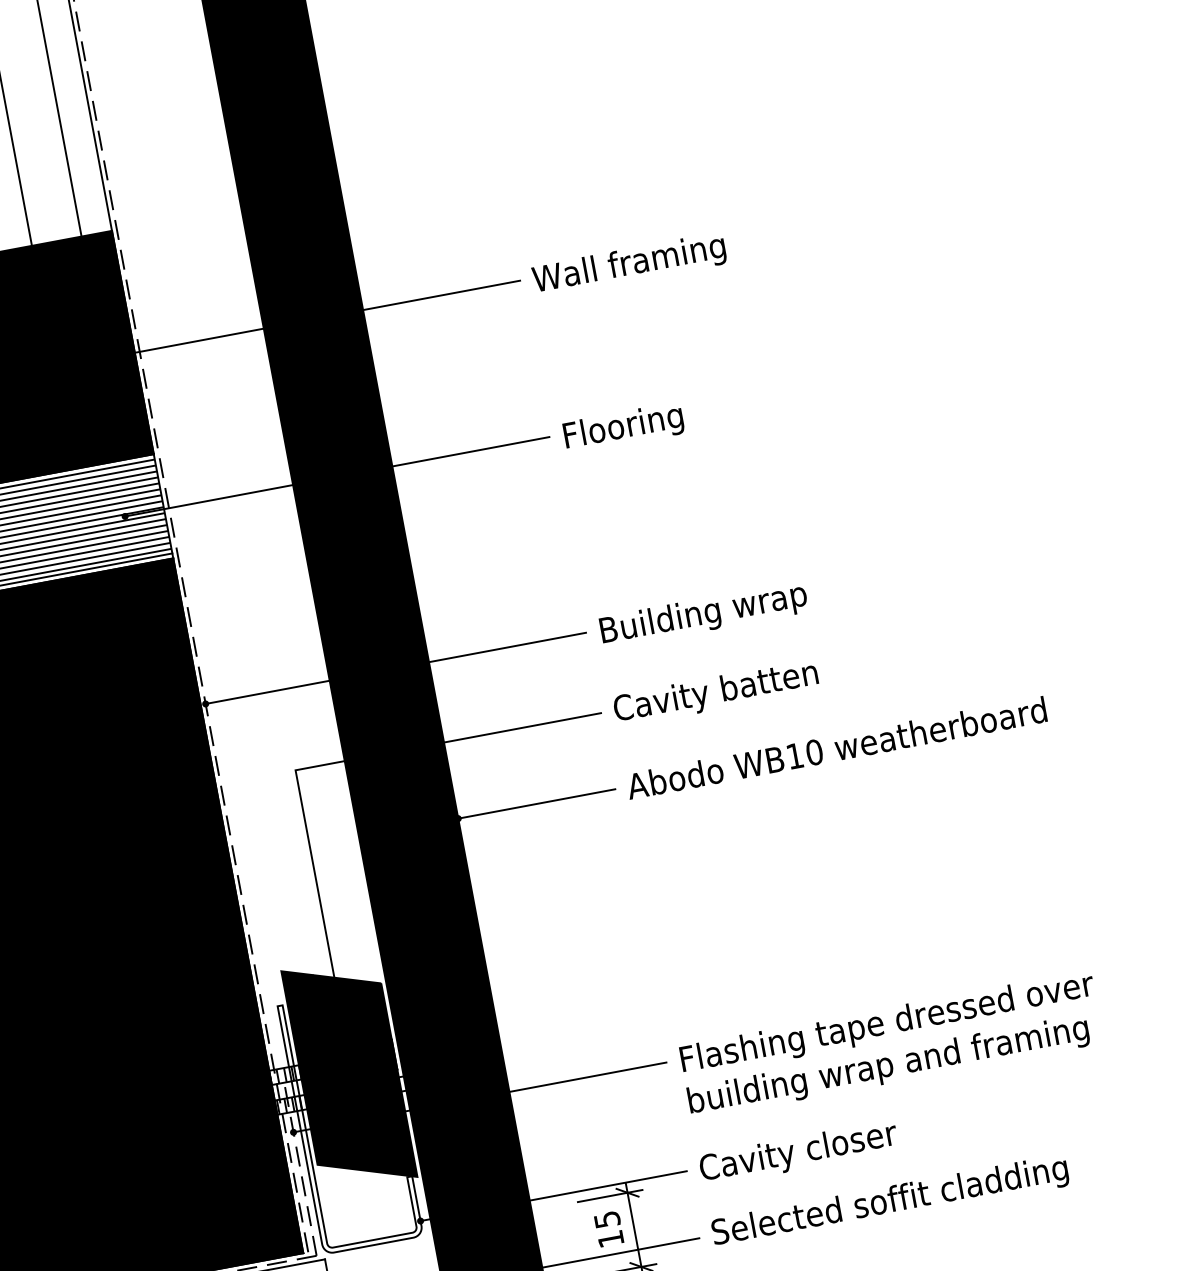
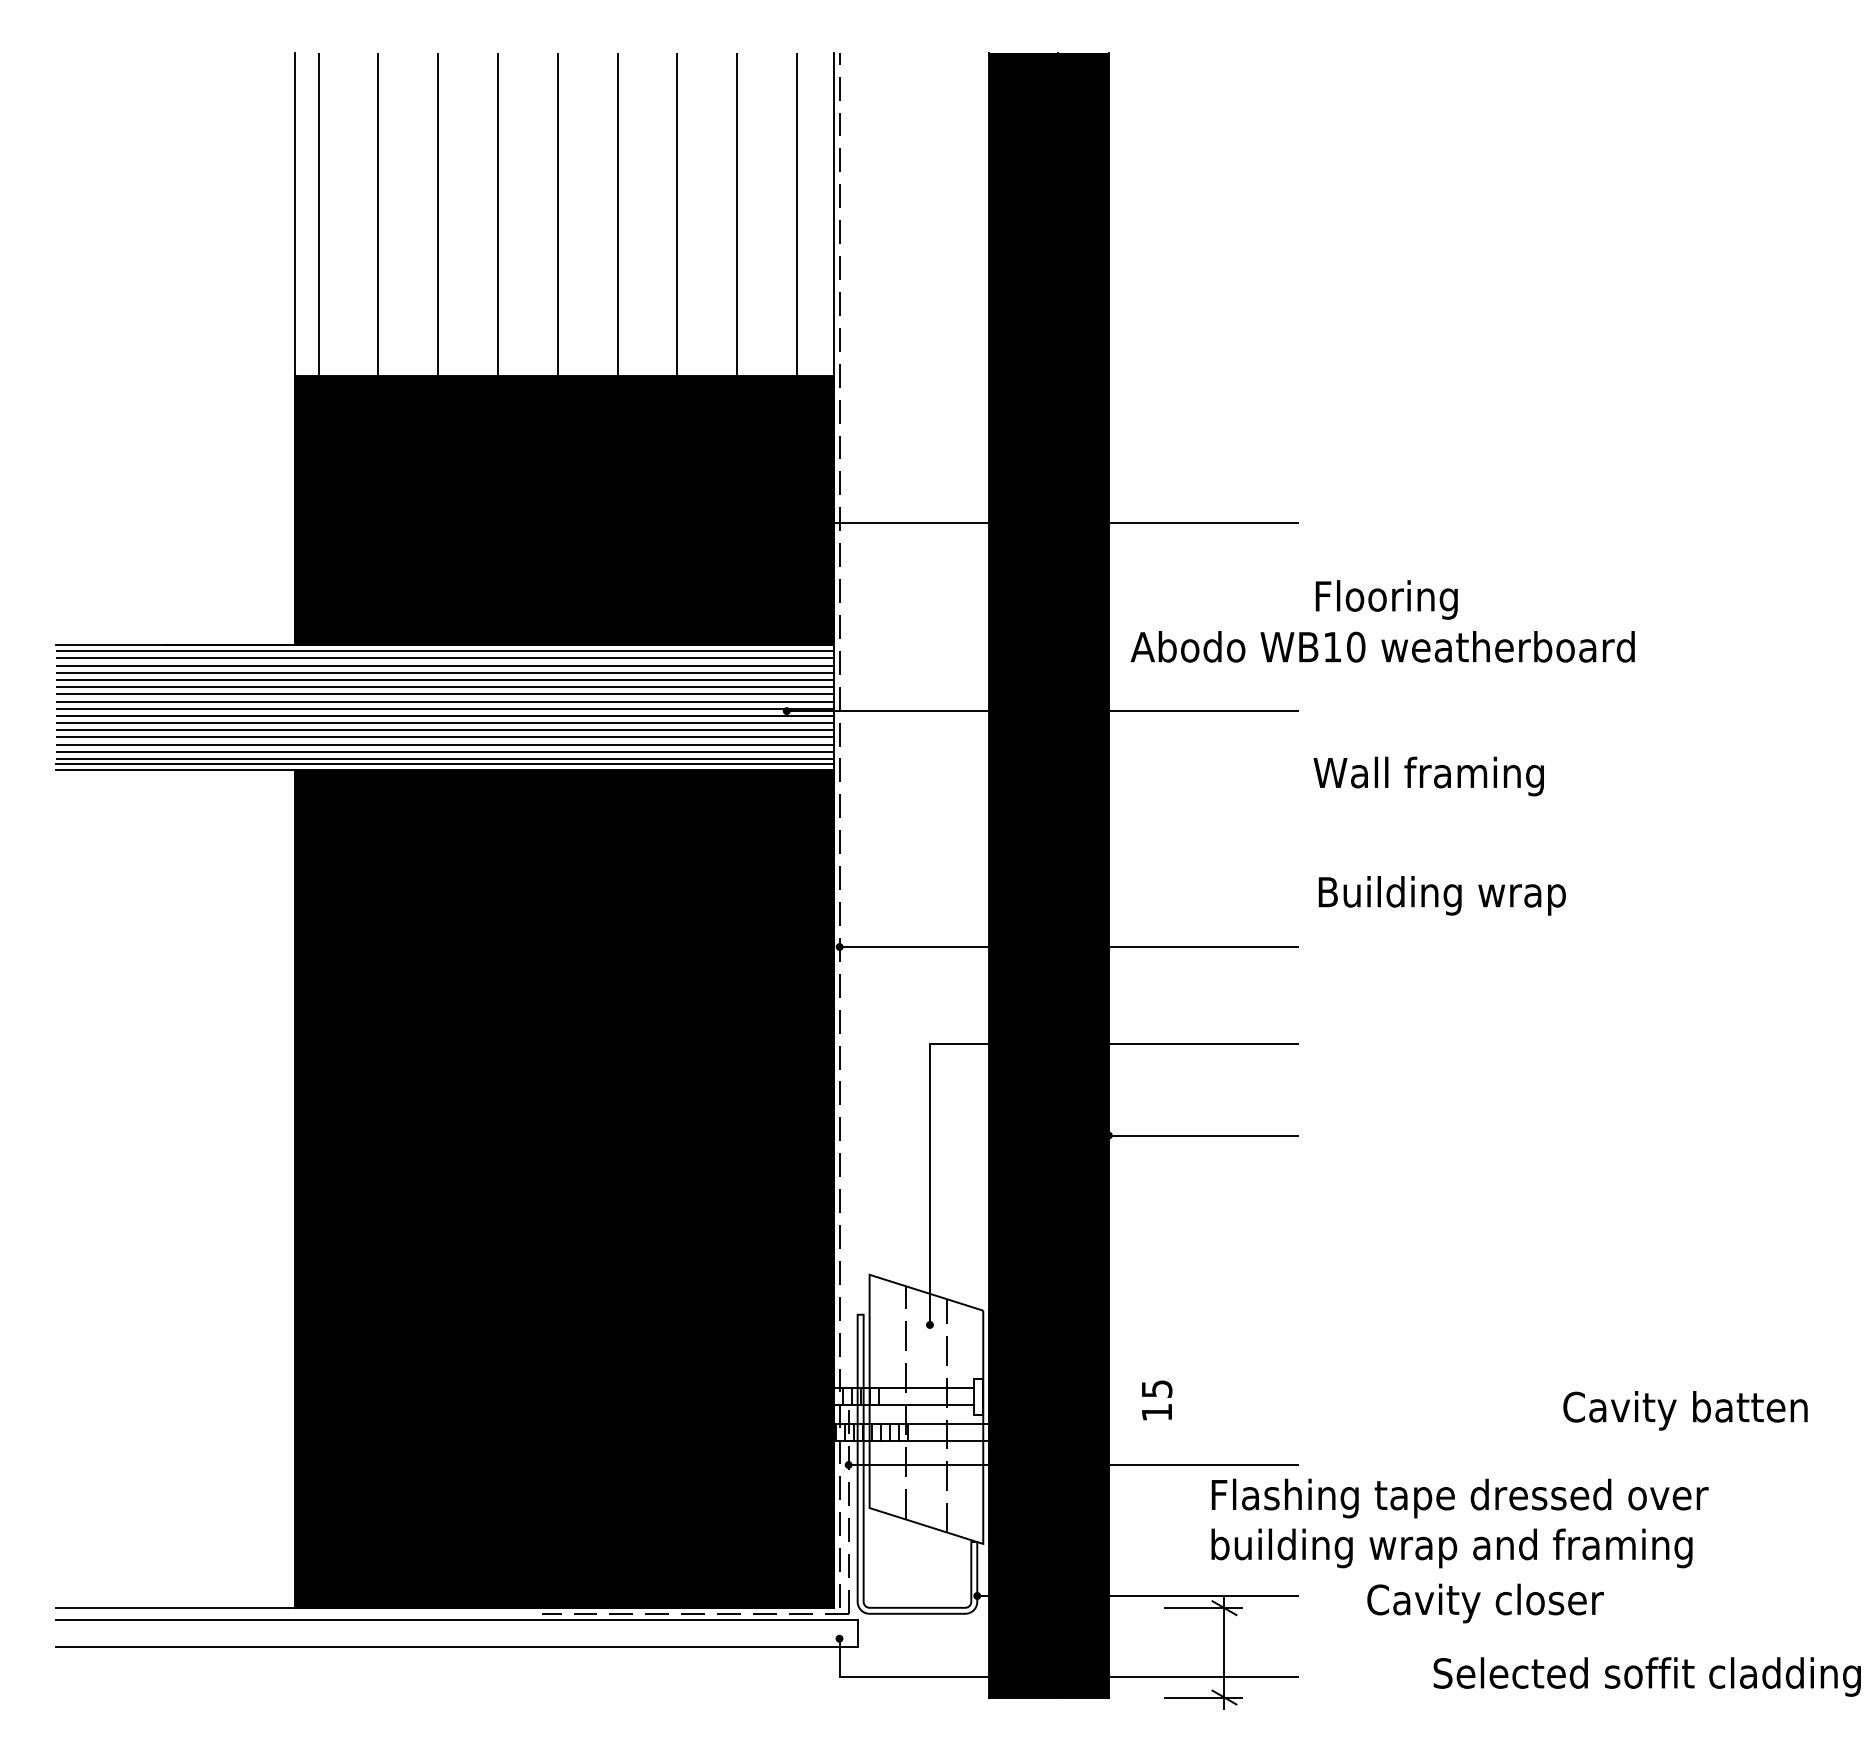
text: (629, 265) -> (1428, 776), moved
text: (623, 427) -> (1386, 599), moved
text: (703, 614) -> (1441, 895), moved
text: (716, 693) -> (1685, 1410), moved
text: (836, 747) -> (1382, 646), moved
text: (891, 1045) -> (1459, 1523), moved
fill: (349, 1073) -> (926, 1408), removed
text: (798, 1153) -> (1485, 1603), moved
text: (889, 1202) -> (1646, 1676), moved
text: (609, 1229) -> (1157, 1400), moved

